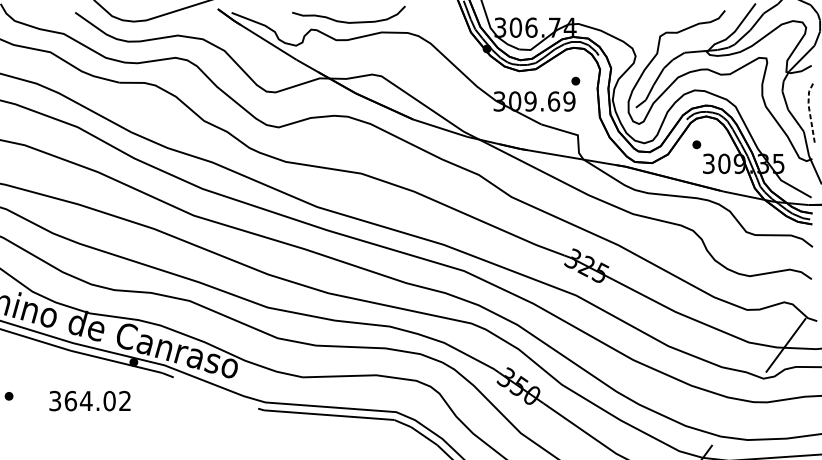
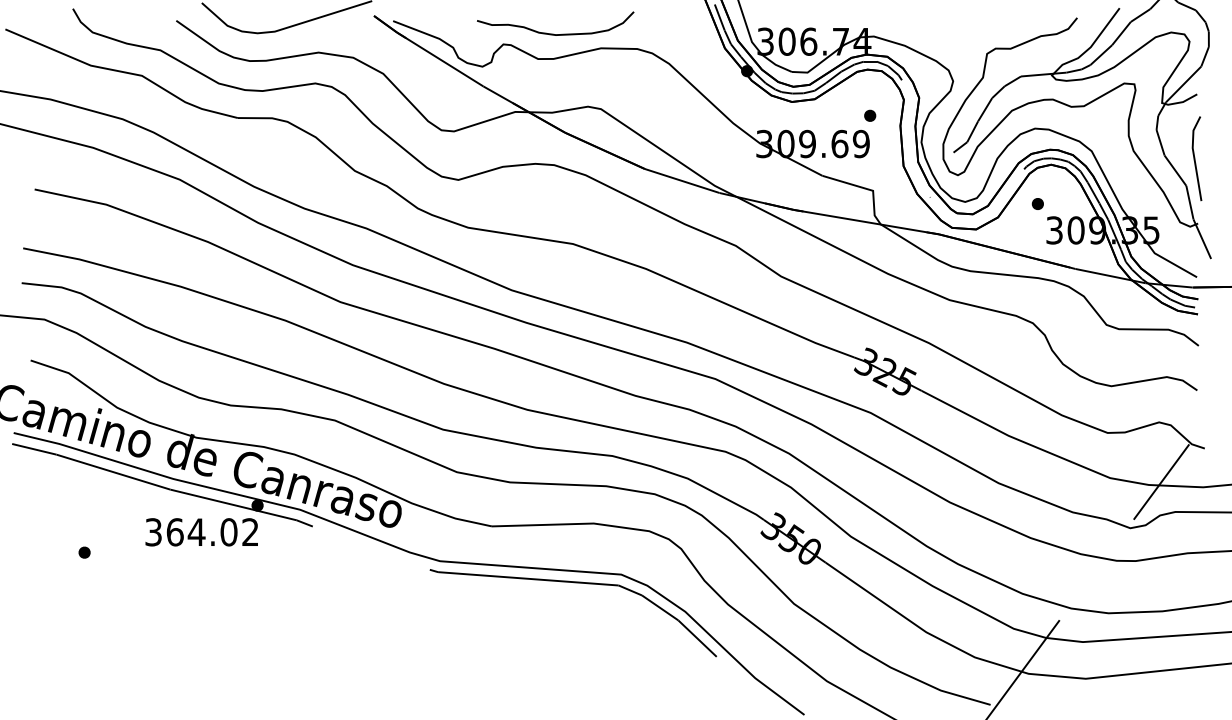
line: (809, 110) -> (1194, 156), dashed -> solid
text: (89, 401) -> (201, 532), moved

